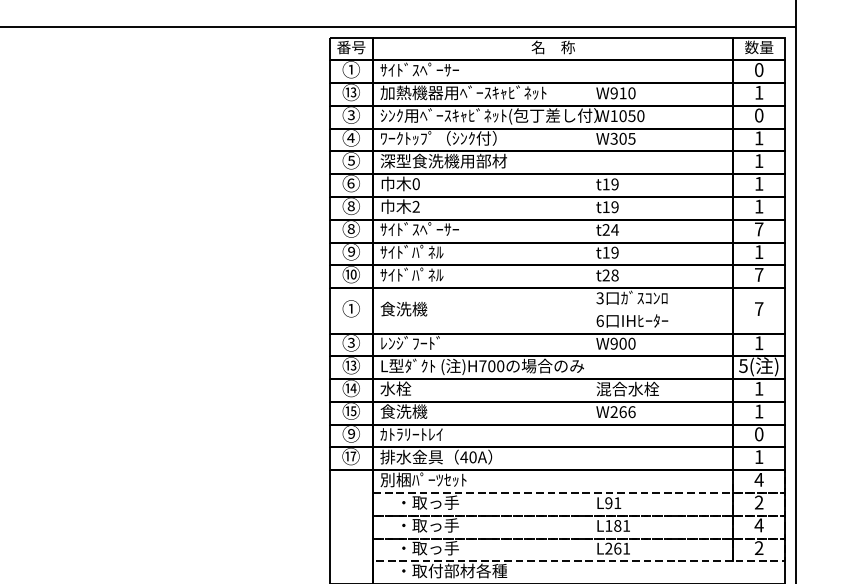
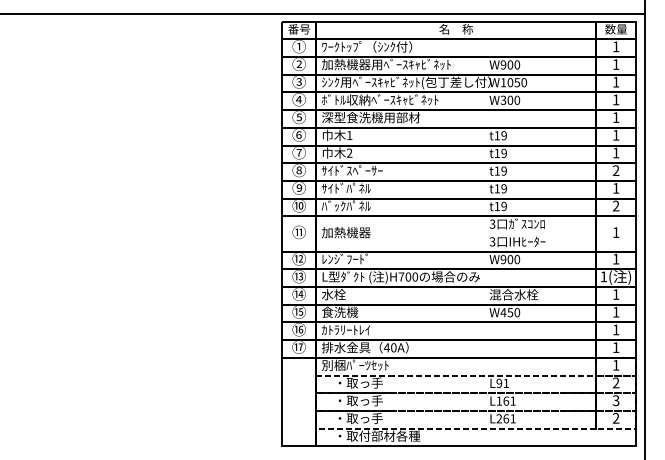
text: (439, 69) -> (367, 46), ｻｲﾄﾞｽﾍﾟｰｻｰ -> ﾜｰｸﾄｯﾌﾟ（ｼﾝｸ付）
text: (759, 69) -> (616, 46), 0 -> 1
text: (350, 92) -> (298, 64), ⑬ -> ②
text: (623, 92) -> (510, 64), W910 -> W900
text: (759, 114) -> (616, 81), 0 -> 1
text: (455, 137) -> (380, 99), ﾜｰｸﾄｯﾌﾟ（ｼﾝｸ付） -> ﾎﾞﾄﾙ収納ﾍﾞｰｽｷｬﾋﾞﾈｯﾄ
text: (632, 137) -> (517, 99), W305 -> W300
text: (416, 184) -> (349, 135), 0 -> 1
text: (350, 205) -> (298, 152), ⑧ -> ⑦
text: (610, 229) -> (500, 170), t24 -> t19
text: (758, 229) -> (615, 170), 7 -> 2
text: (395, 274) -> (333, 205), ｻｲﾄﾞﾊﾟﾈﾙ -> ﾊﾞｯｸﾊﾟﾈﾙ
text: (759, 274) -> (616, 205), 7 -> 2
text: (610, 275) -> (500, 206), t28 -> t19
text: (350, 308) -> (298, 232), ① -> ⑪
text: (412, 308) -> (346, 232), 食洗機 -> 加熱機器
text: (759, 308) -> (616, 232), 7 -> 1
text: (600, 320) -> (492, 241), 6 -> 3
text: (351, 342) -> (299, 258), ③ -> ⑫
text: (742, 365) -> (603, 276), 5( -> 1(
text: (623, 411) -> (510, 312), W266 -> W450
text: (351, 433) -> (299, 329), ⑨ -> ⑯
text: (759, 433) -> (616, 329), 0 -> 1
text: (758, 480) -> (615, 365), 4 -> 1
text: (618, 525) -> (506, 400), L181 -> L161
text: (758, 525) -> (615, 400), 4 -> 3

